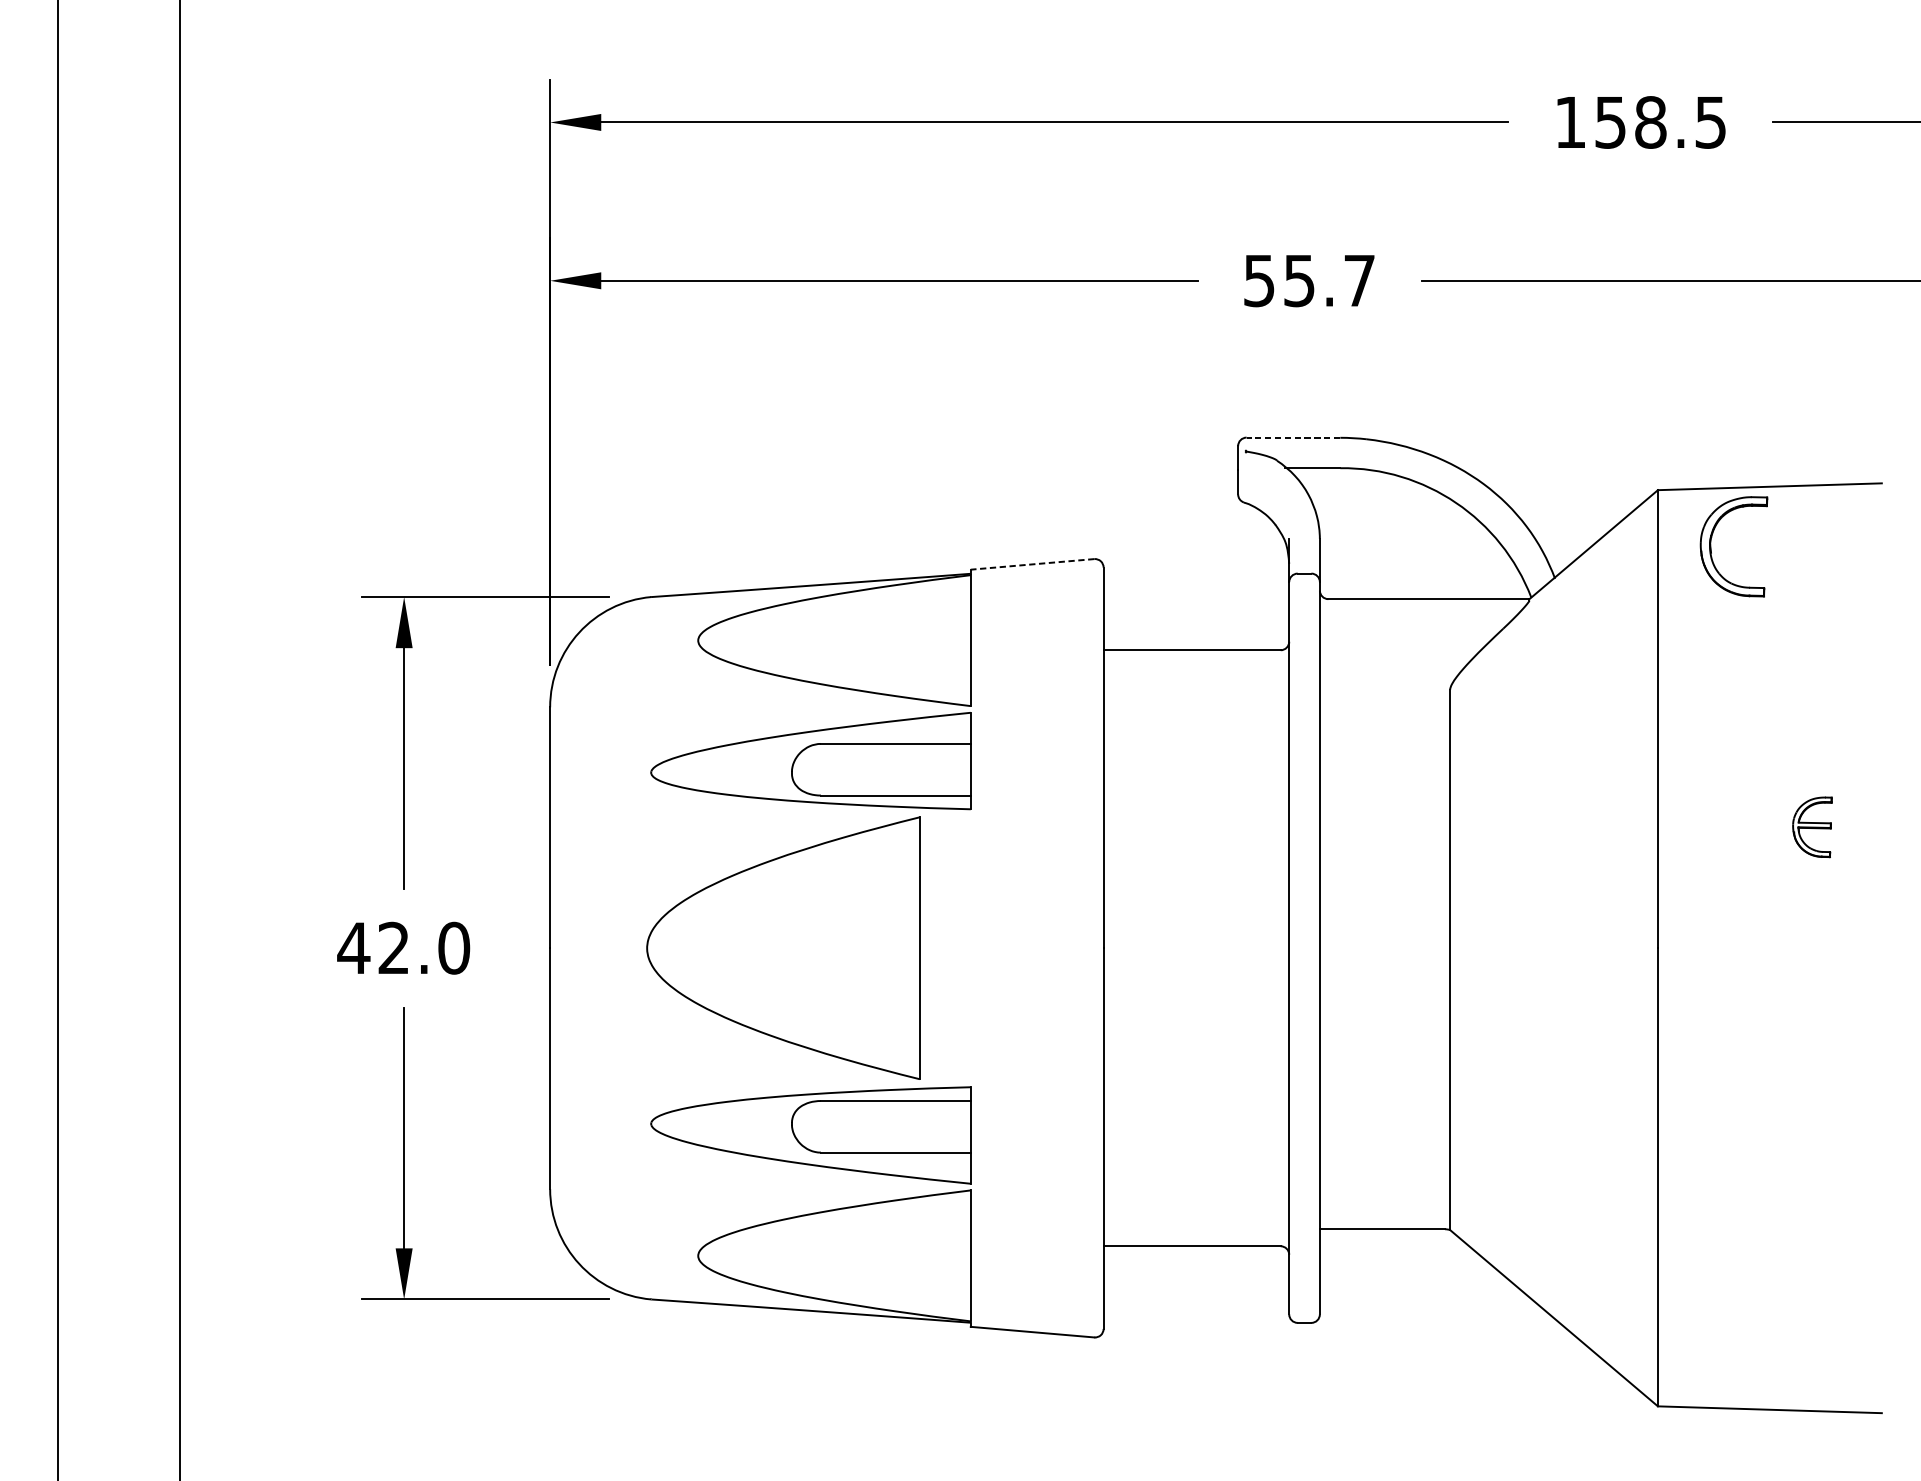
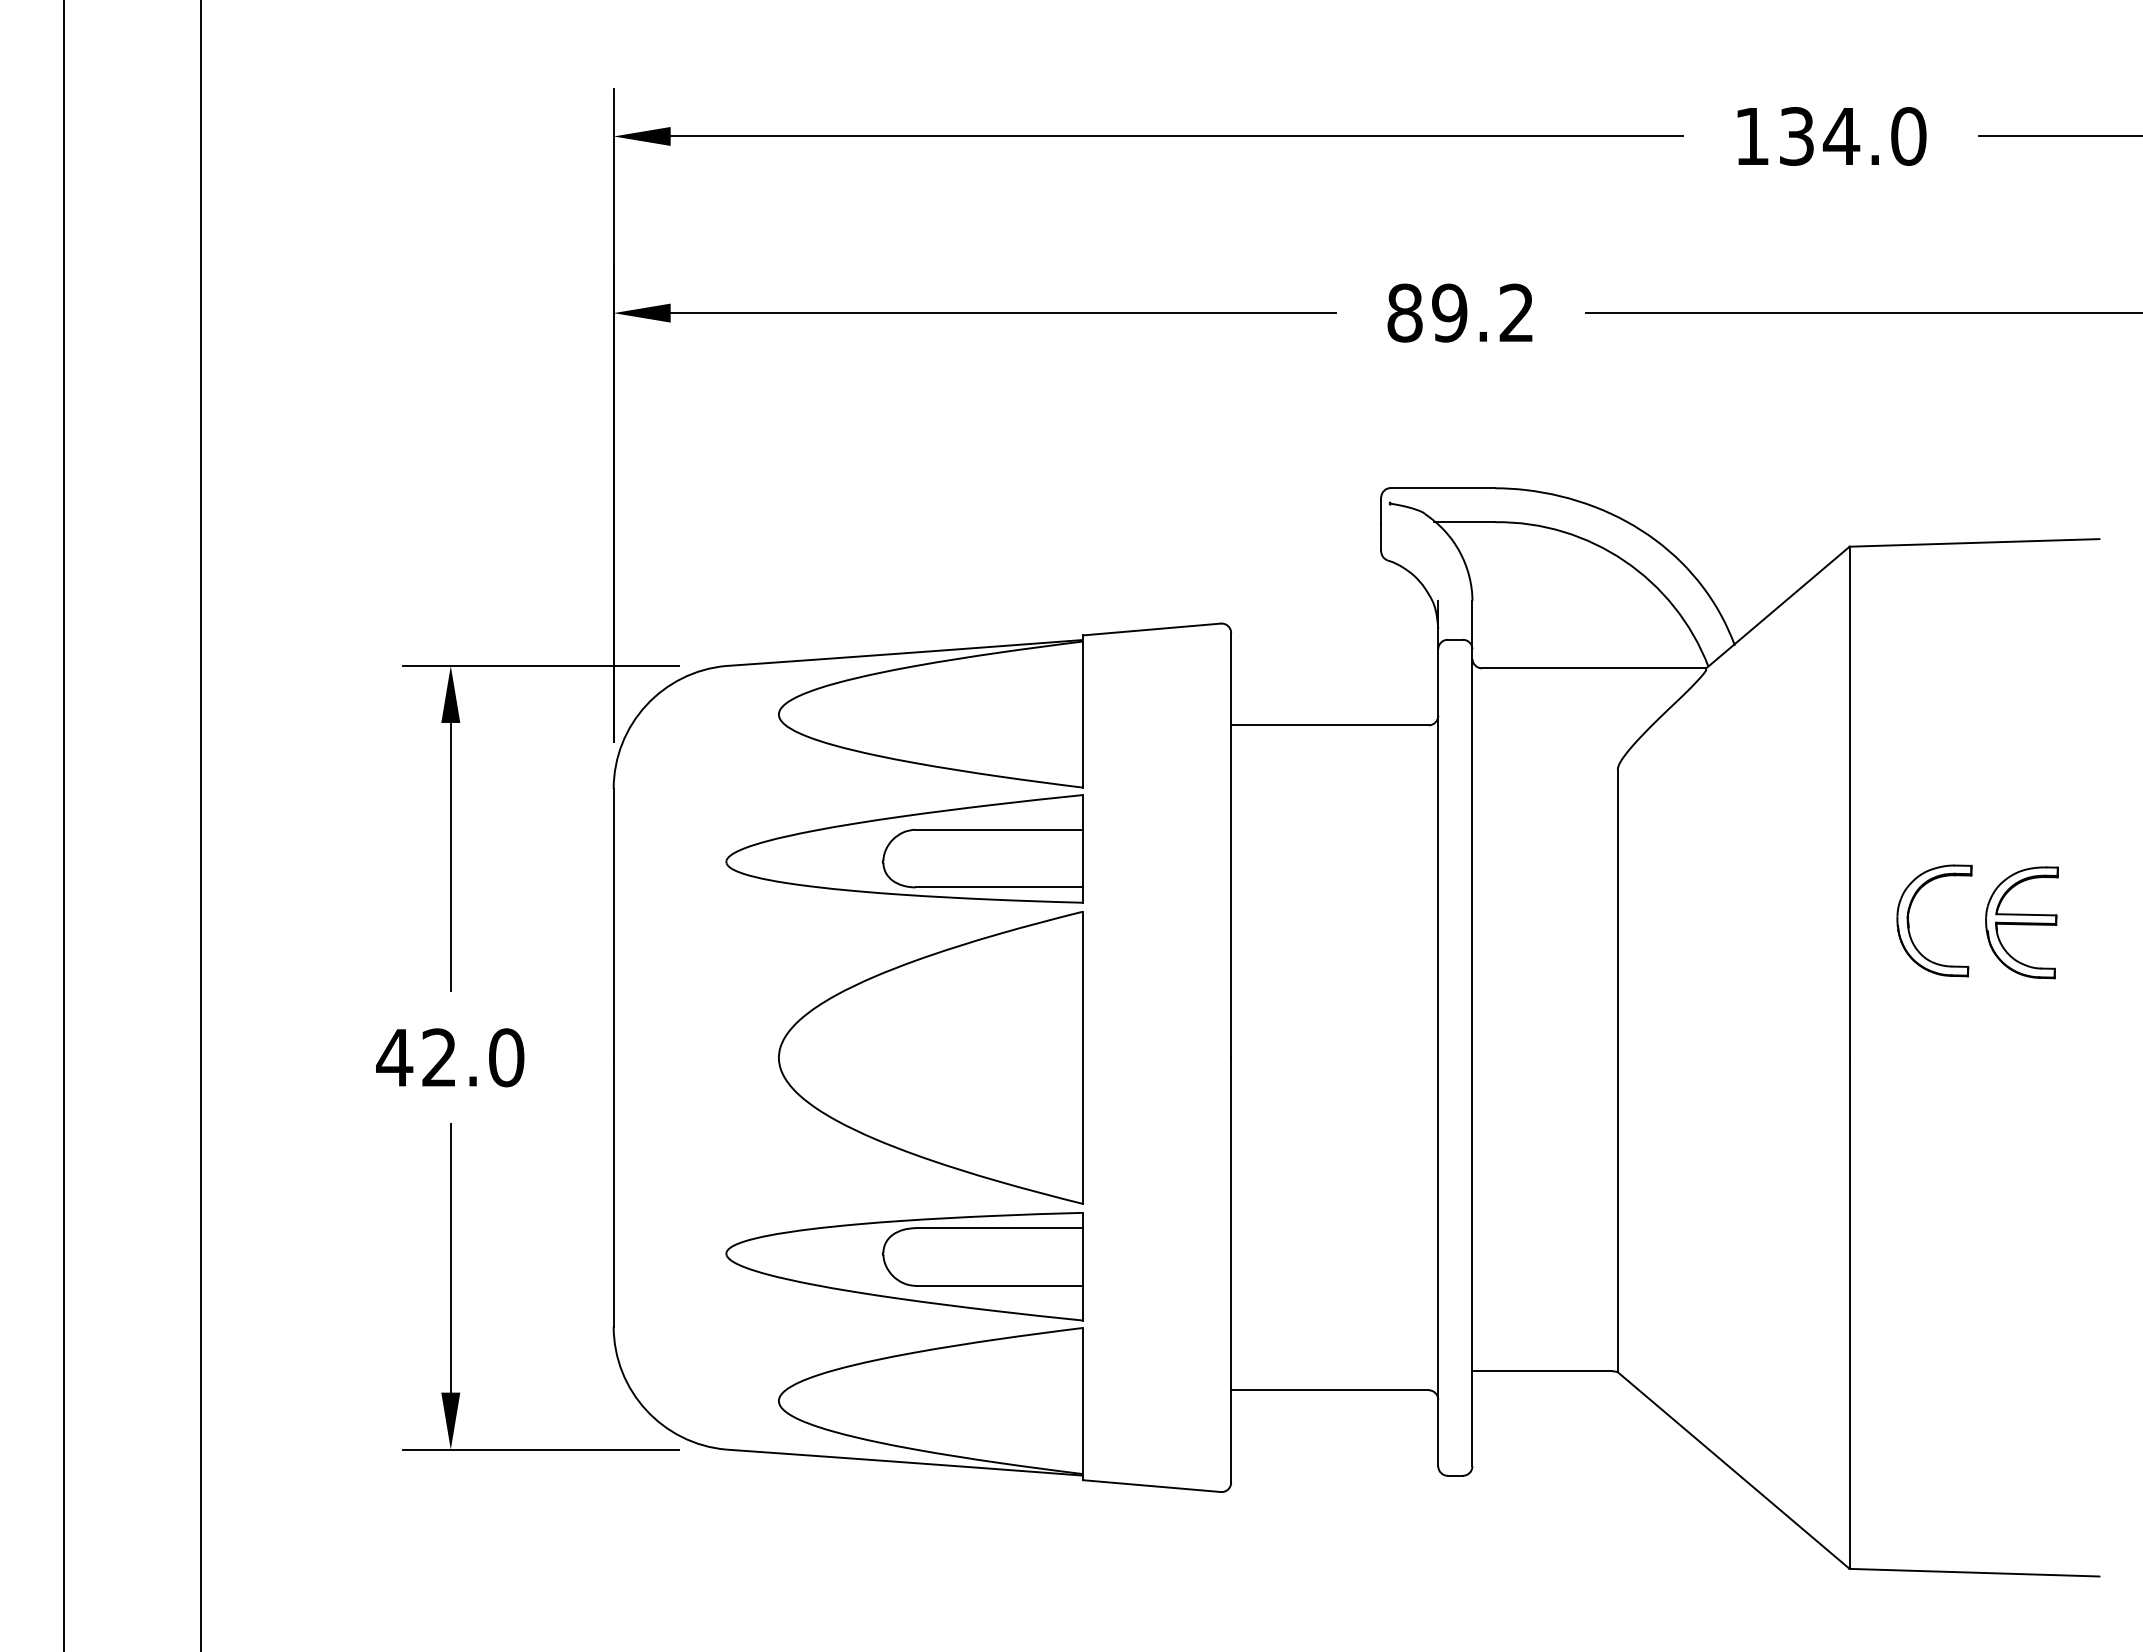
text: (1661, 122) -> (1853, 136), 158.5 -> 134.0
text: (1309, 280) -> (1460, 312), 55.7 -> 89.2
line: (1293, 437) -> (1442, 488), dashed -> solid
part: (1711, 547) -> (1909, 921), moved
line: (1032, 564) -> (1151, 629), dashed -> solid
part: (1811, 826) -> (2021, 922), size x1.67
part: (783, 947) -> (930, 1057), moved

